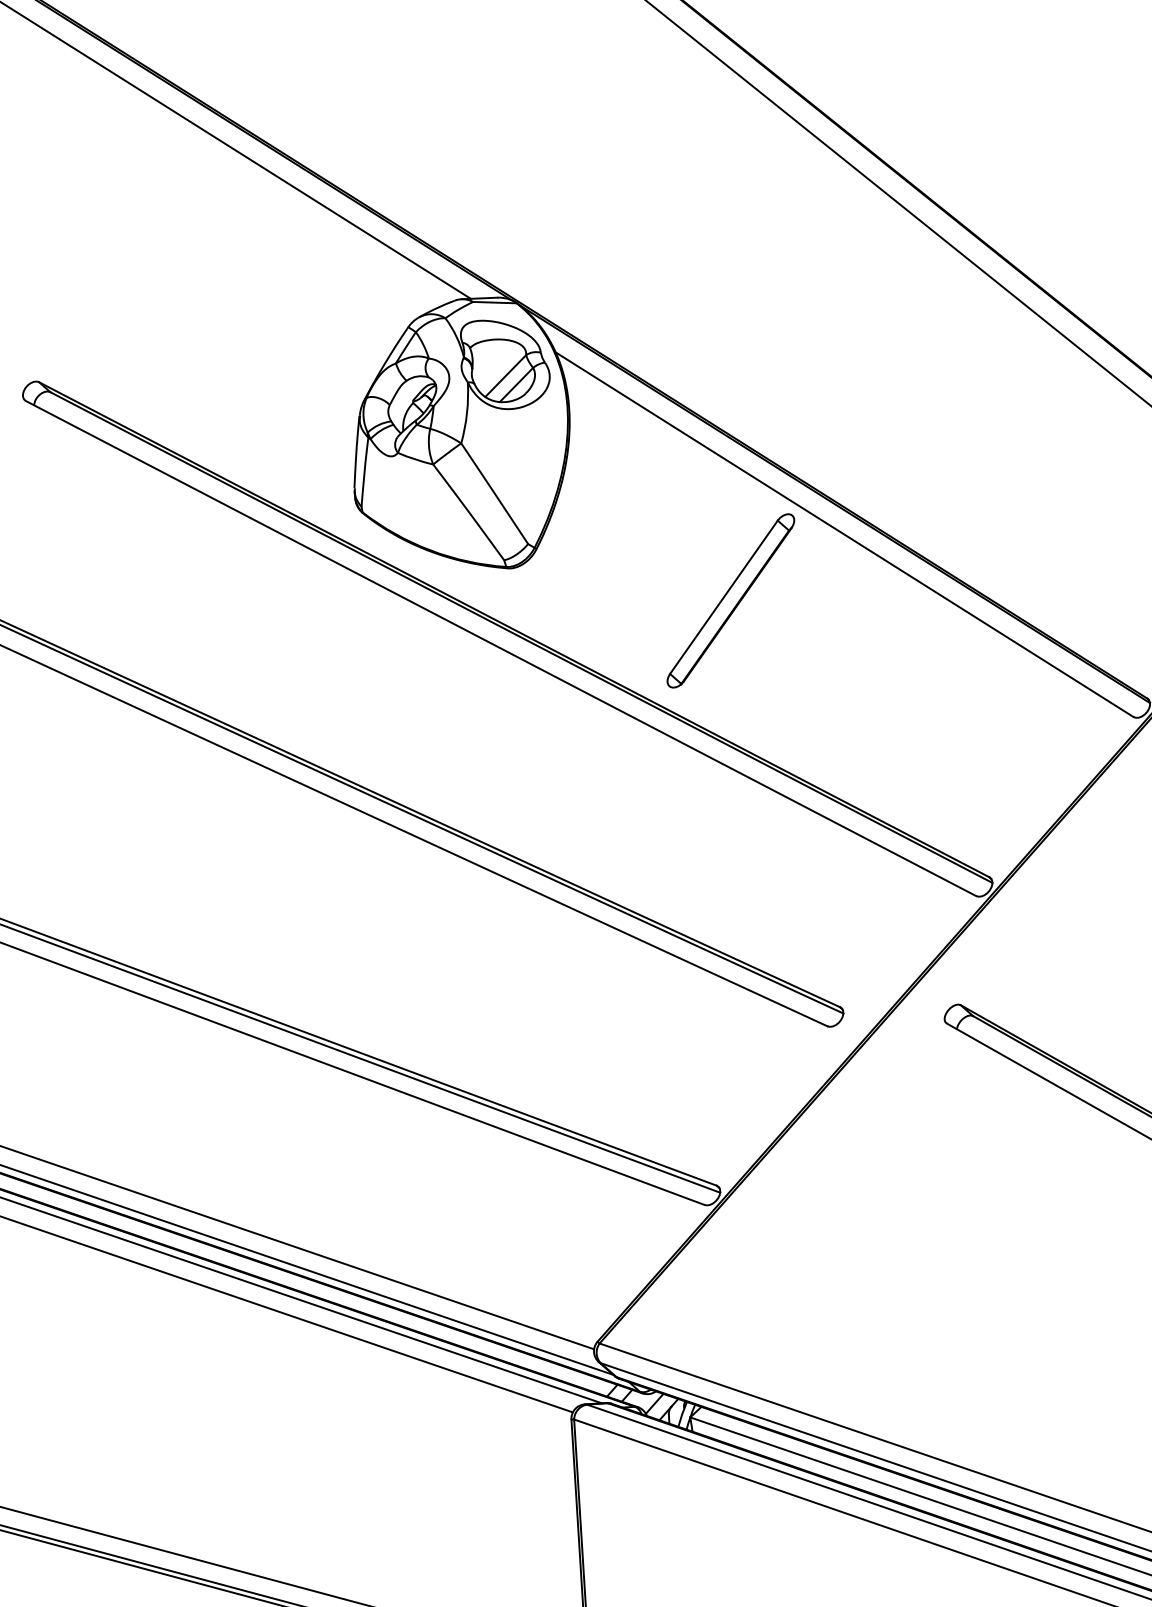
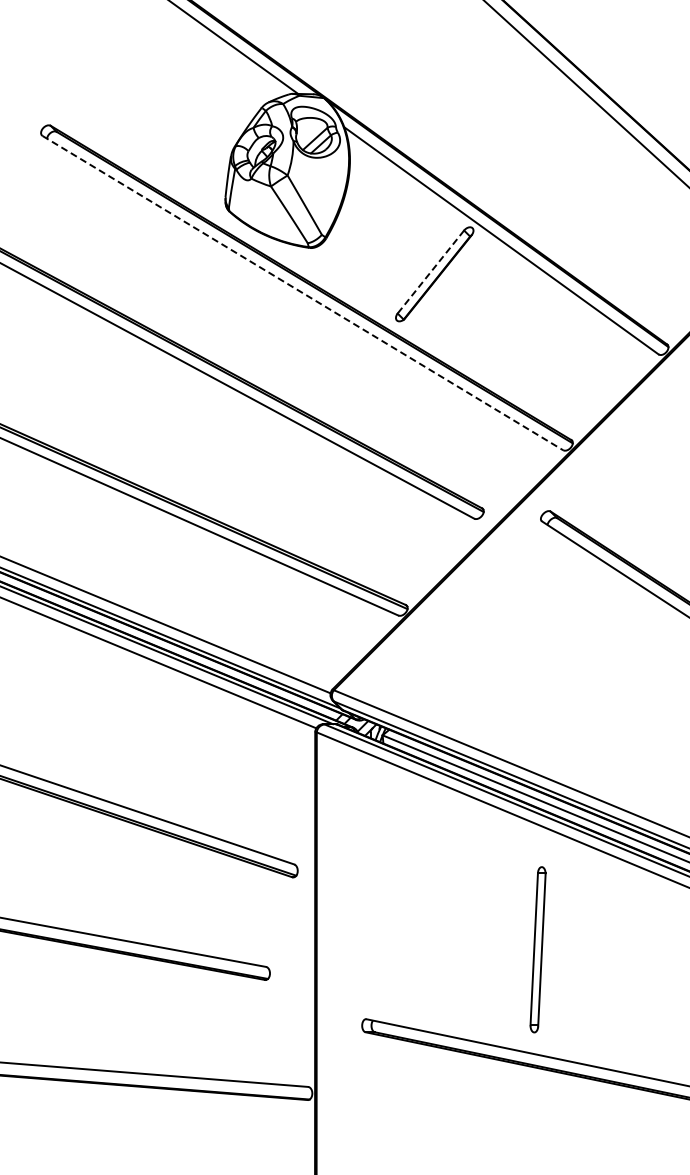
line: (723, 598) -> (430, 272), solid -> dashed
line: (502, 649) -> (303, 293), solid -> dashed

